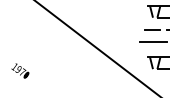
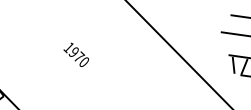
text: (20, 70) -> (76, 54), moved

